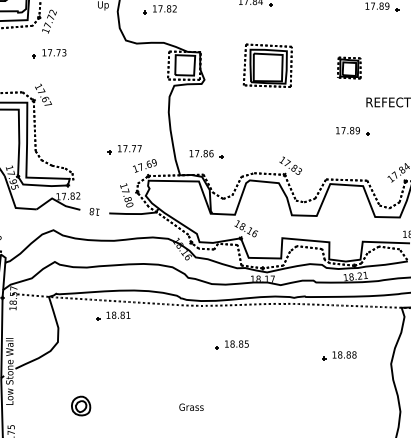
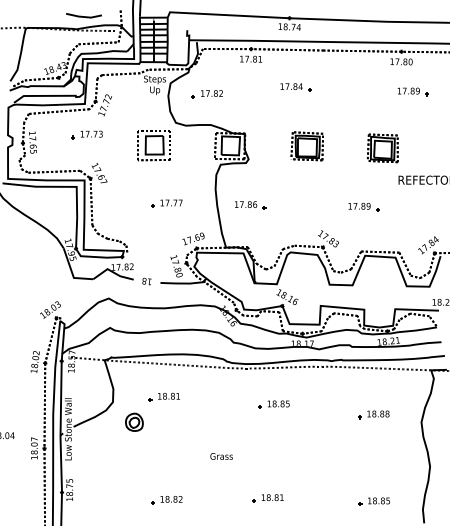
part: (48, 53) -> (86, 134), moved
part: (101, 64) -> (153, 145), added
part: (266, 66) -> (306, 146), size x0.71
part: (349, 68) -> (382, 148), size x1.43
part: (352, 131) -> (363, 207), moved
part: (124, 149) -> (166, 203), moved
part: (206, 154) -> (250, 205), moved
part: (112, 316) -> (163, 397), moved
part: (81, 405) -> (134, 421), moved
text: (191, 407) -> (221, 456), moved

